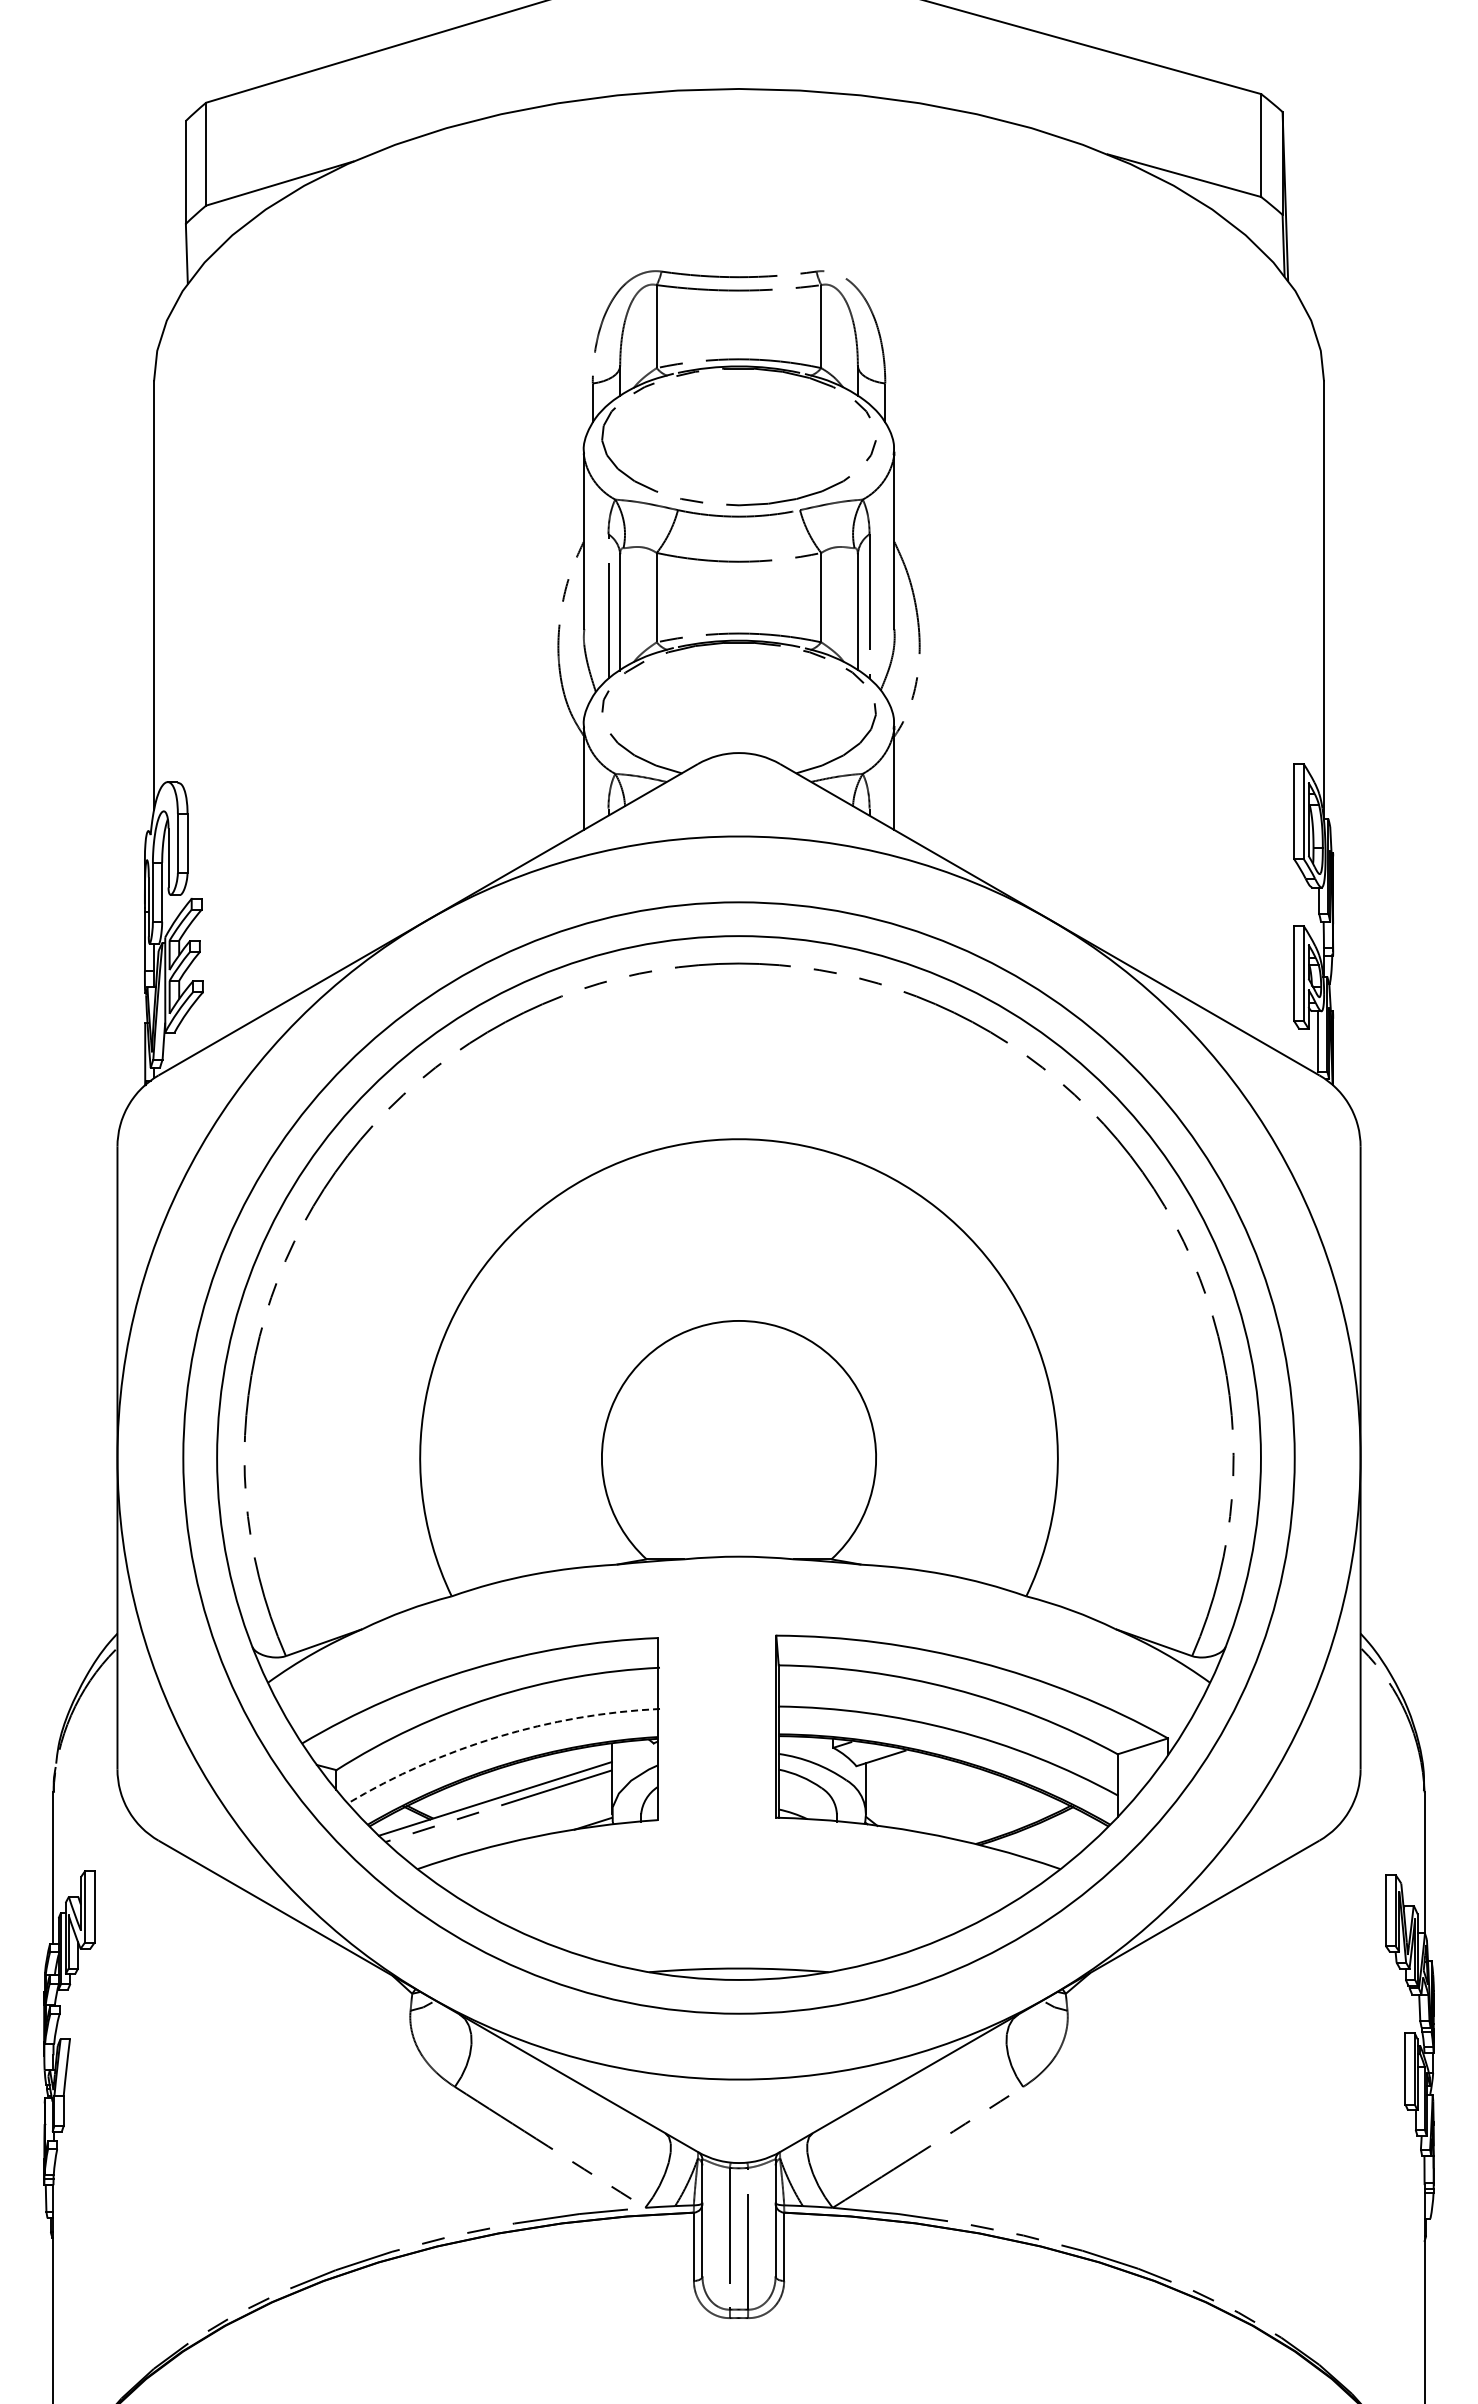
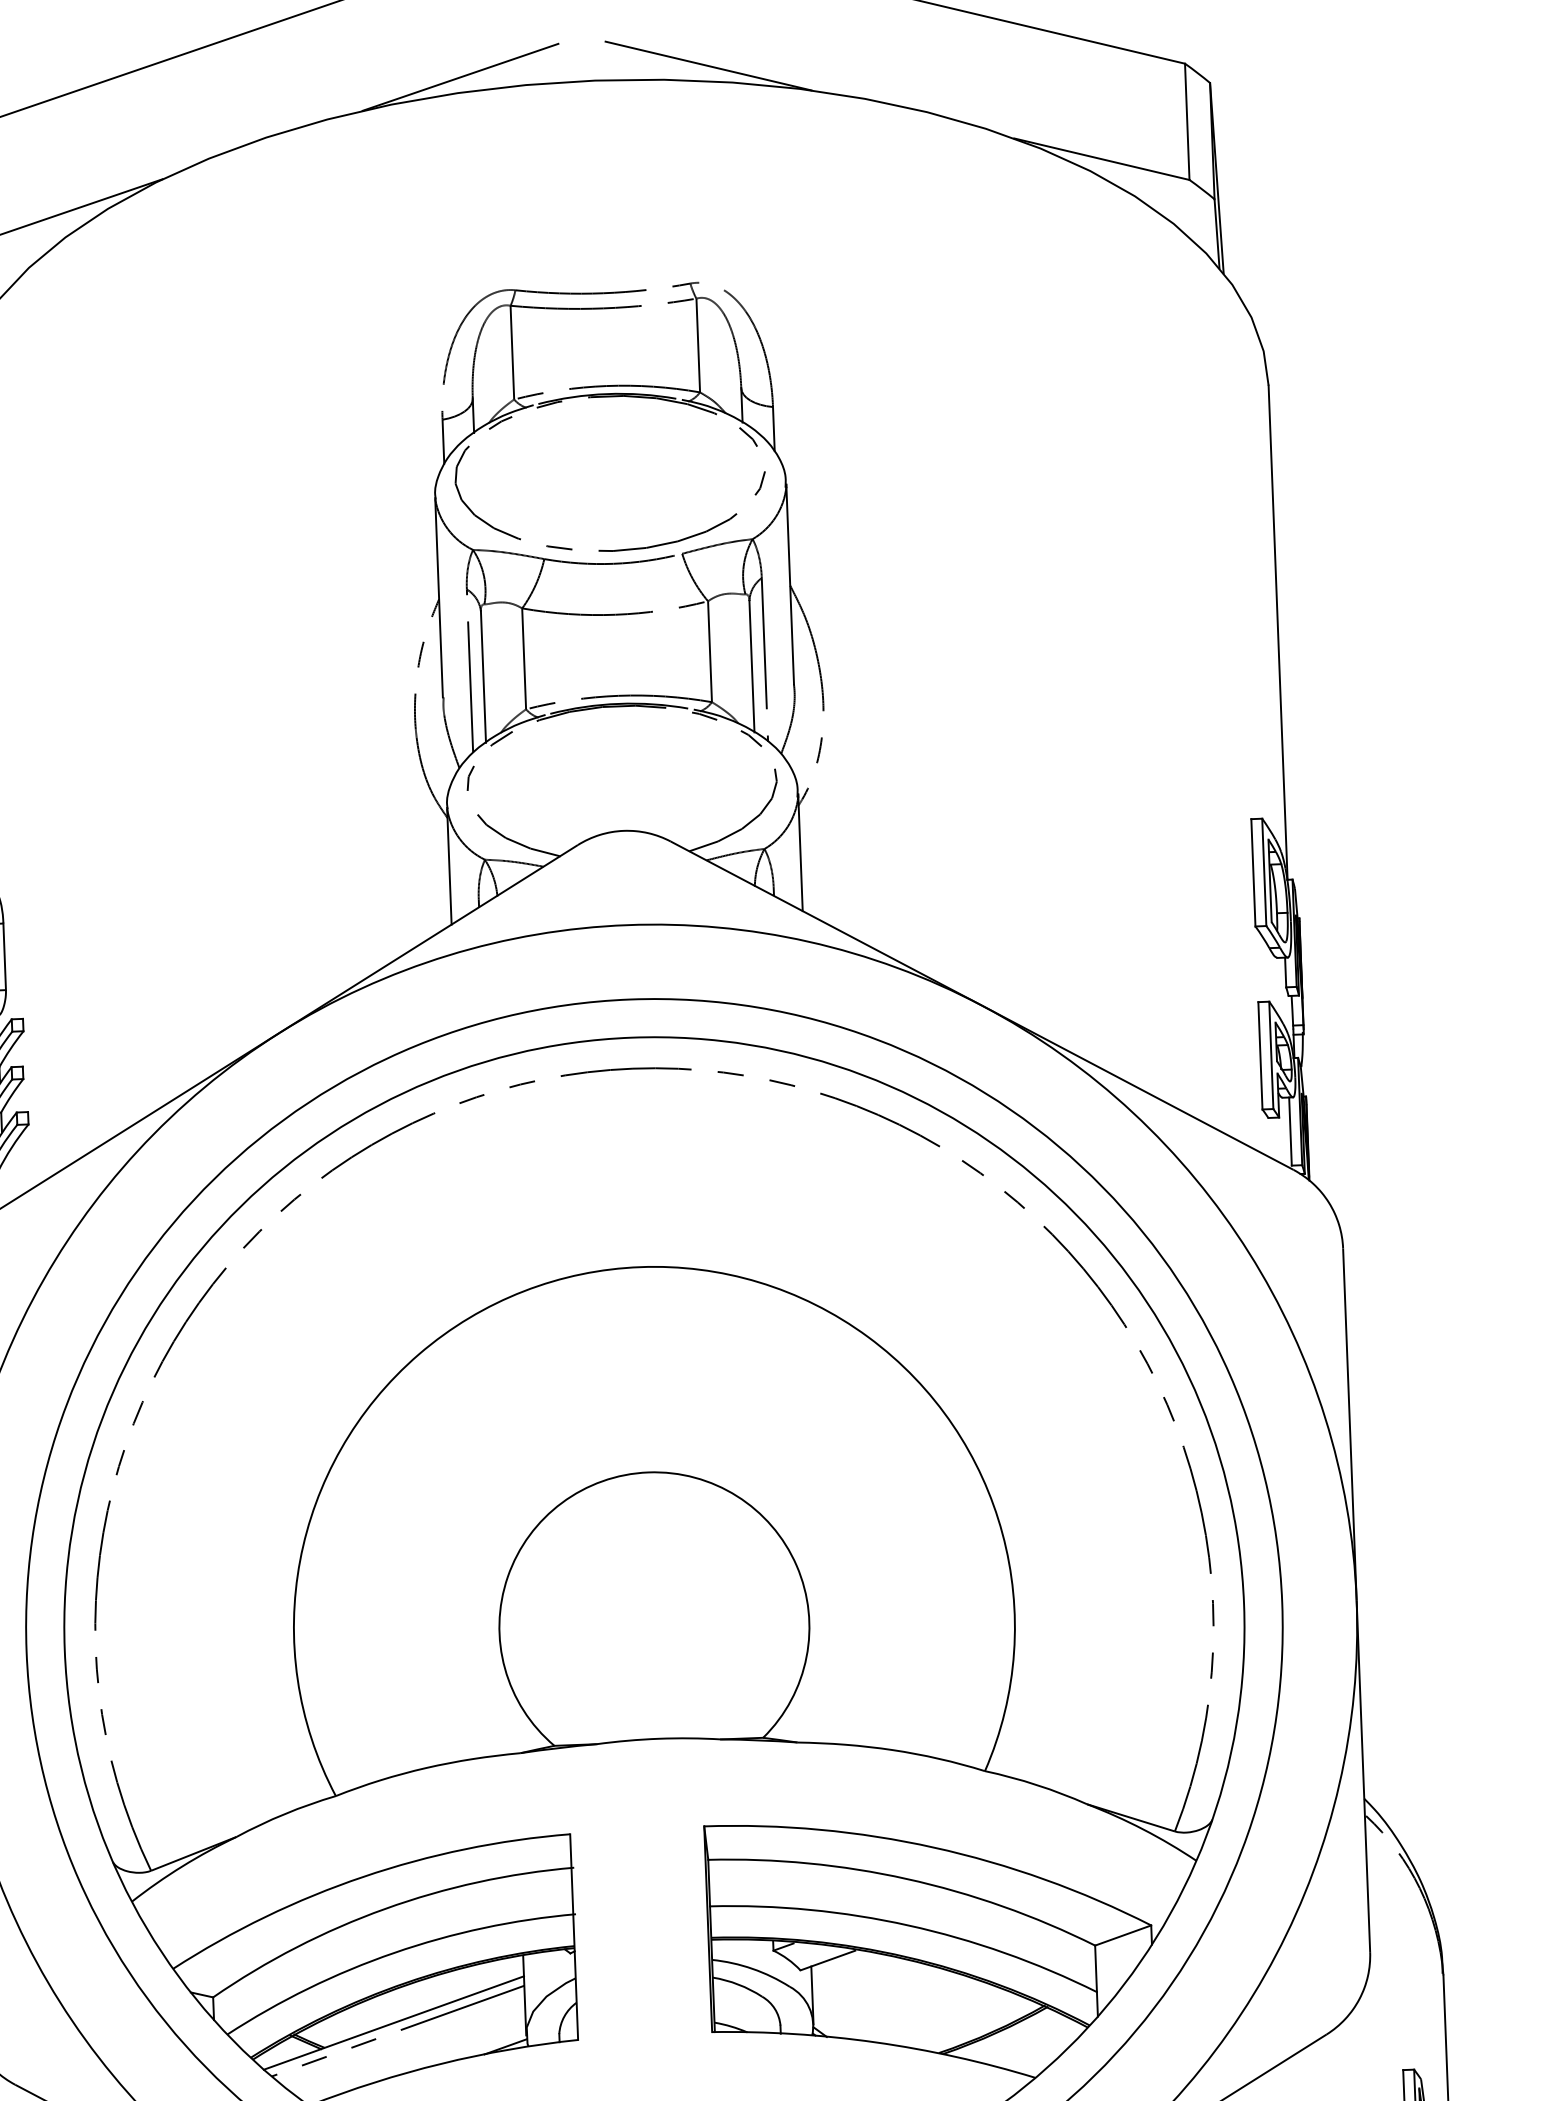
line: (839, 79) -> (708, 65), added
line: (619, 81) -> (459, 77), added
arc: (498, 1736) -> (394, 1952), dashed -> solid

